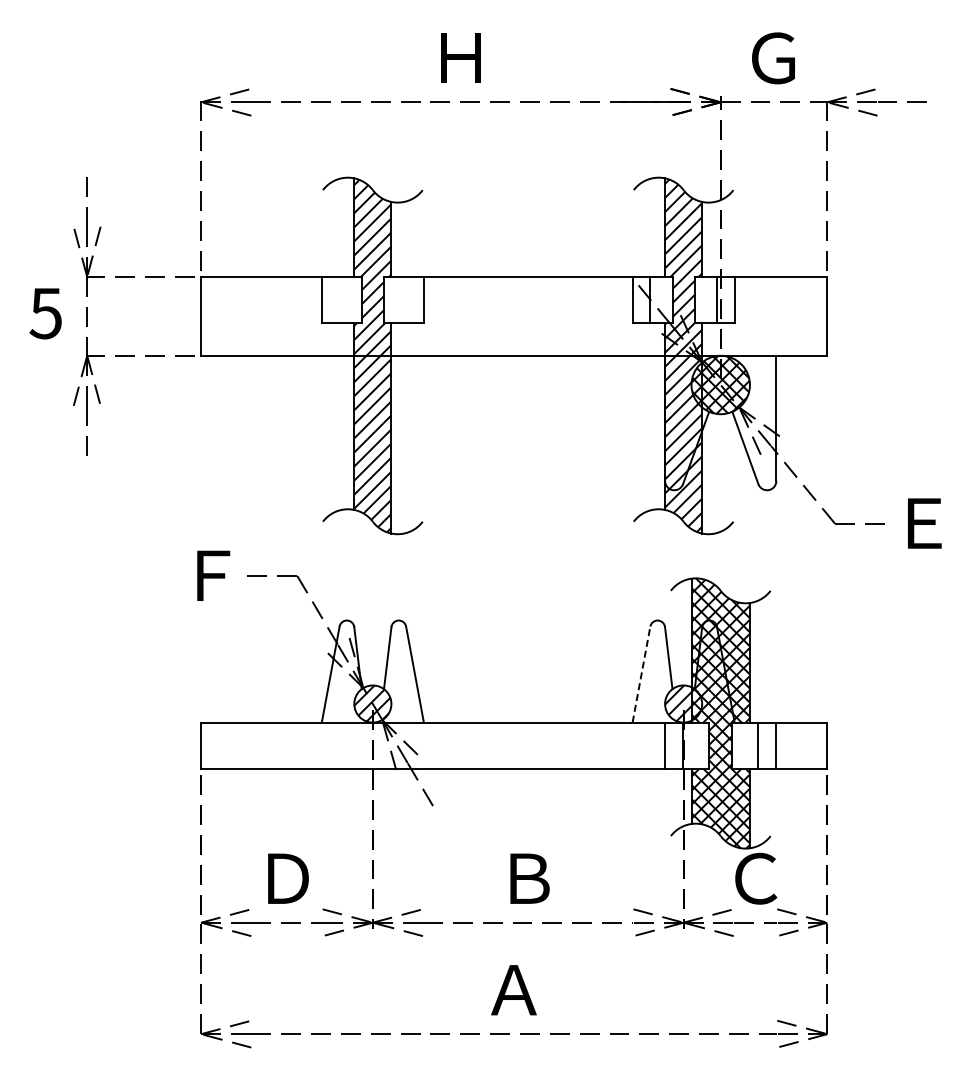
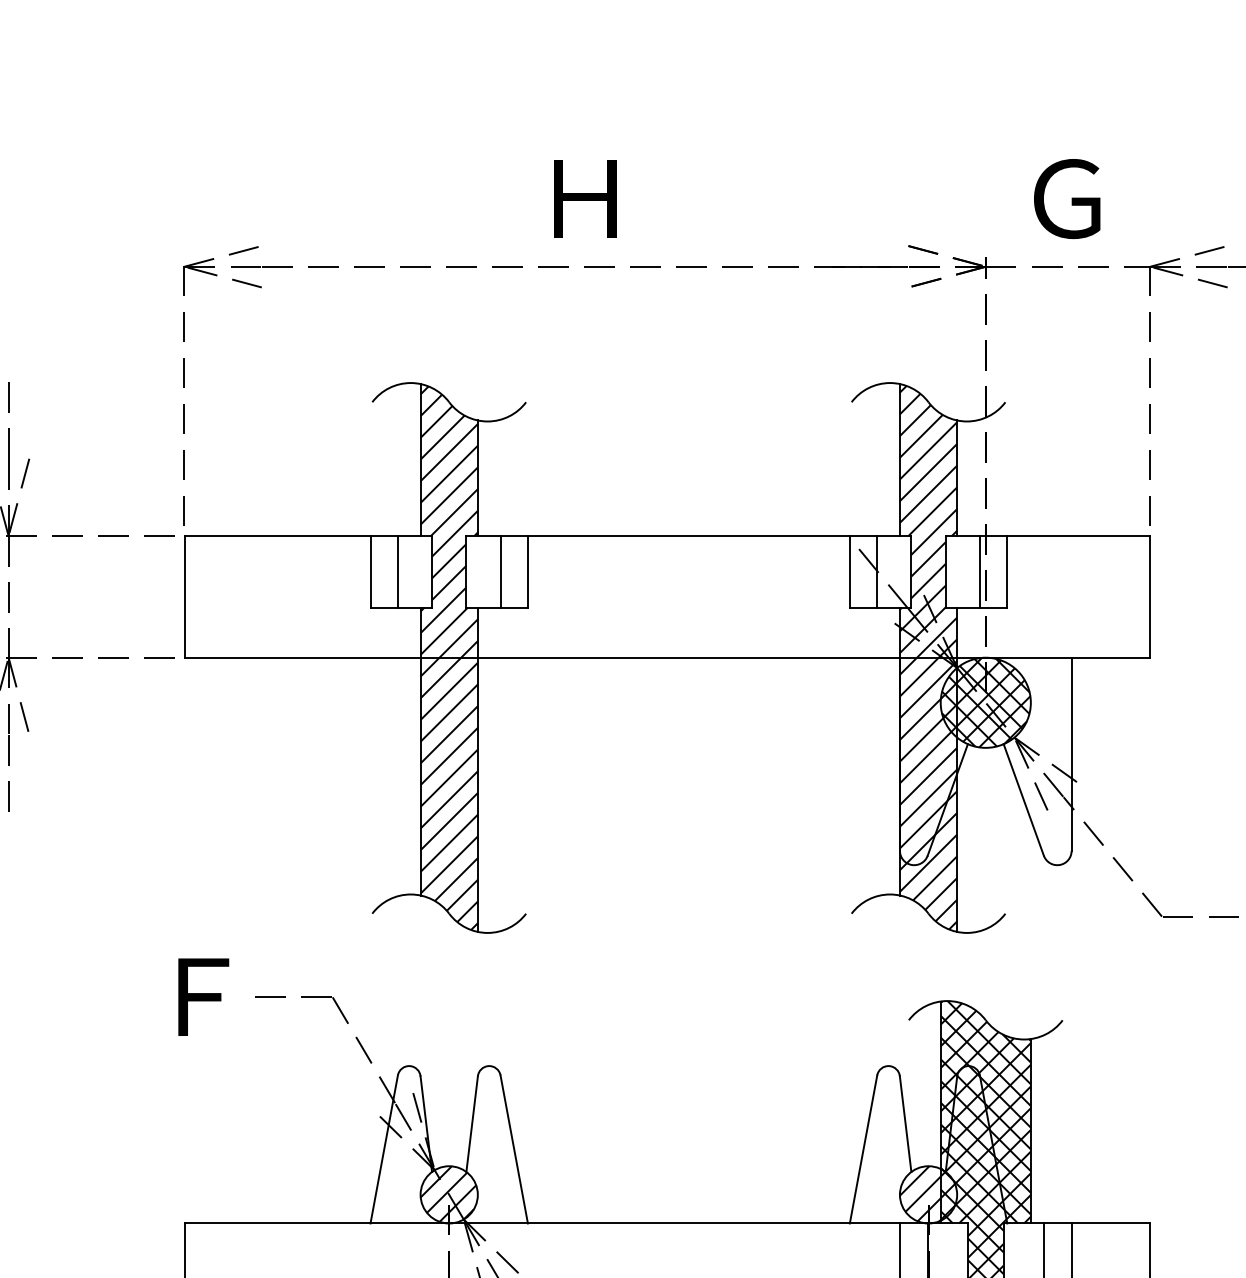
line: (339, 299) -> (397, 570), added
line: (406, 299) -> (501, 570), added
line: (641, 674) -> (863, 1149), dashed -> solid

